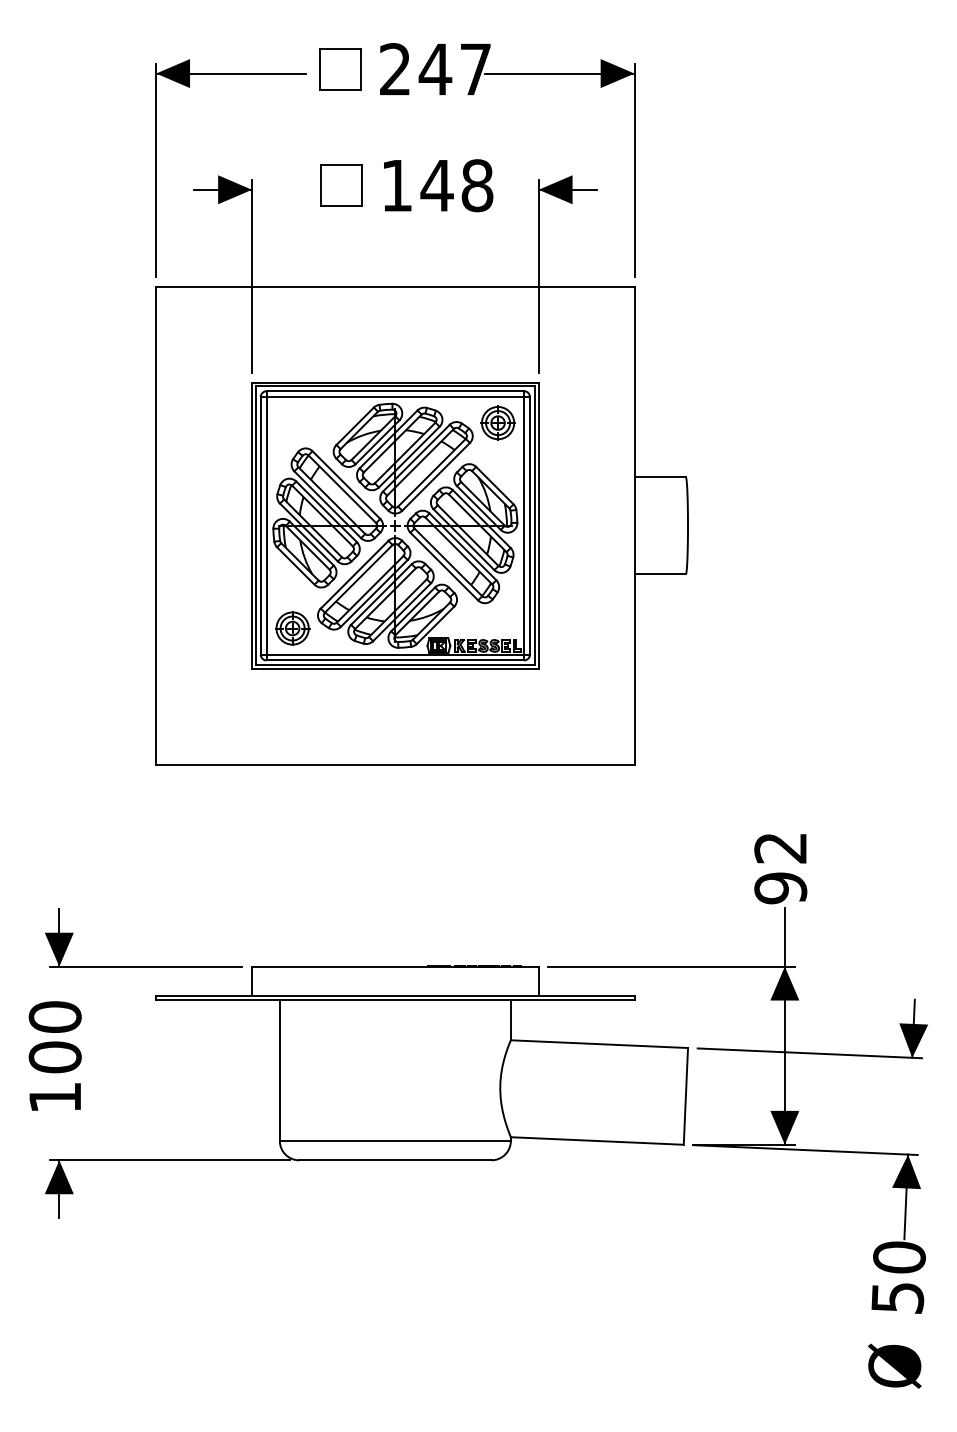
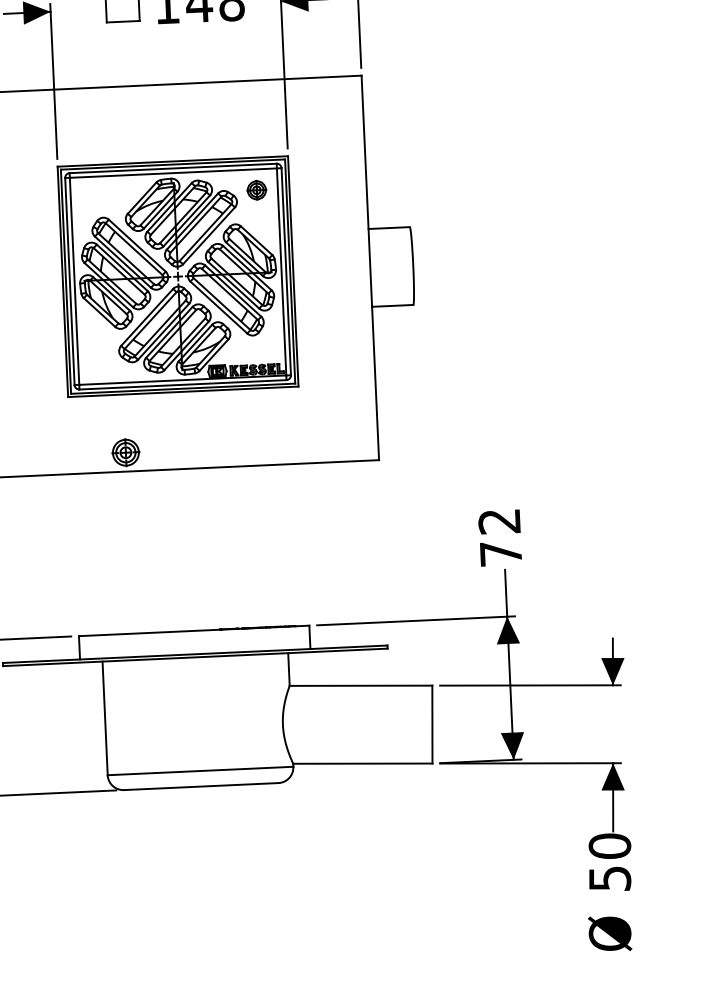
part: (497, 422) -> (256, 189), size x0.7
part: (292, 628) -> (125, 452), moved
text: (780, 888) -> (500, 554), 92 -> 72

